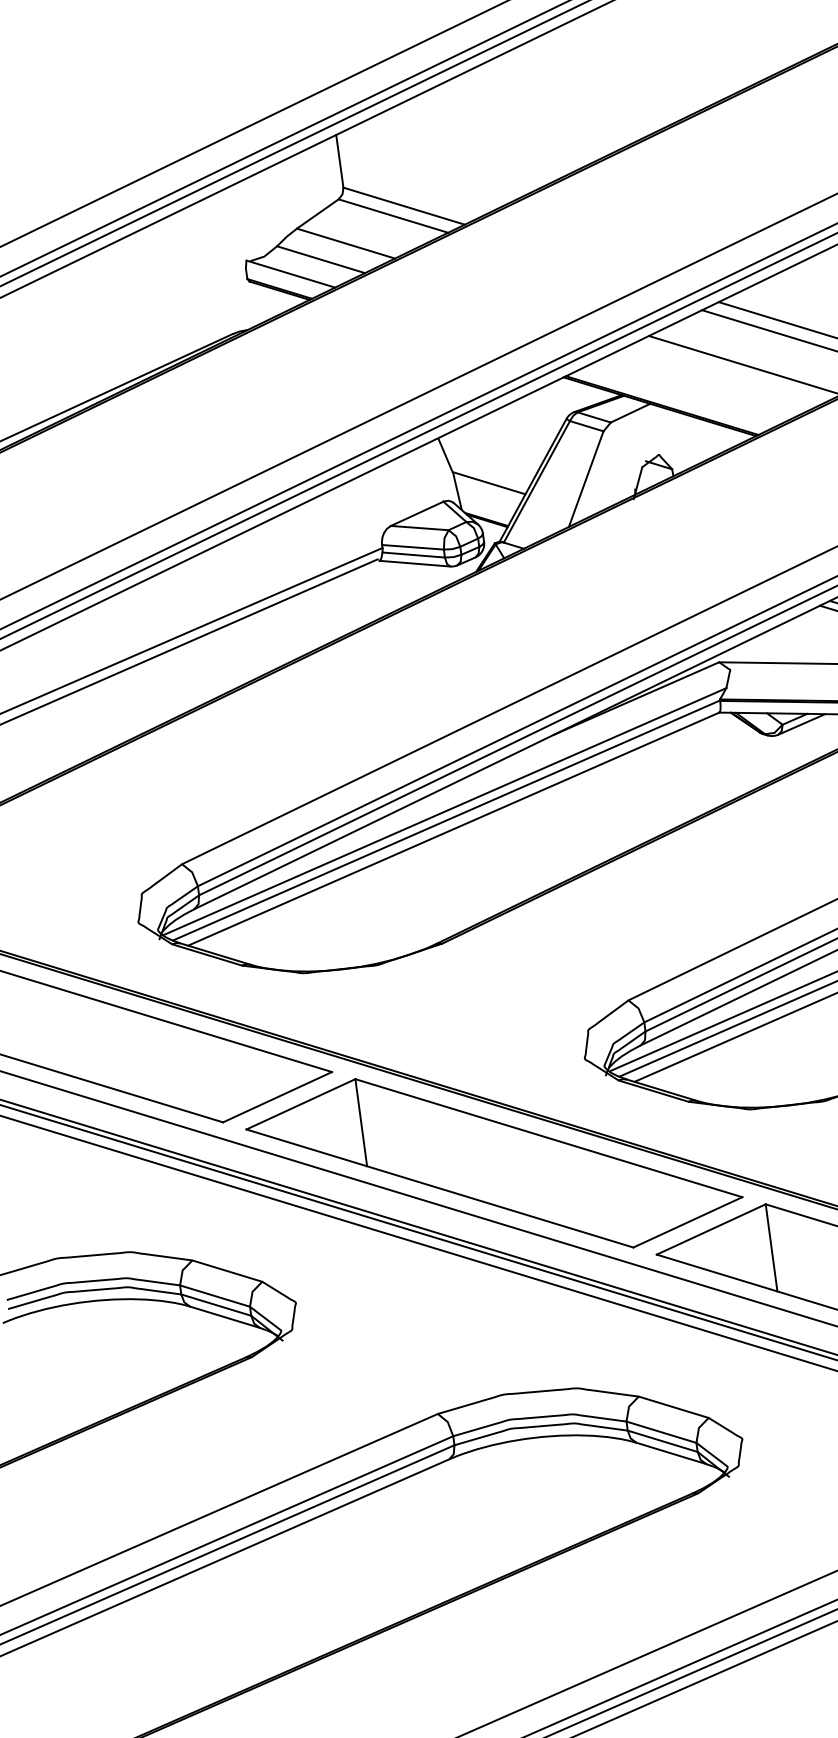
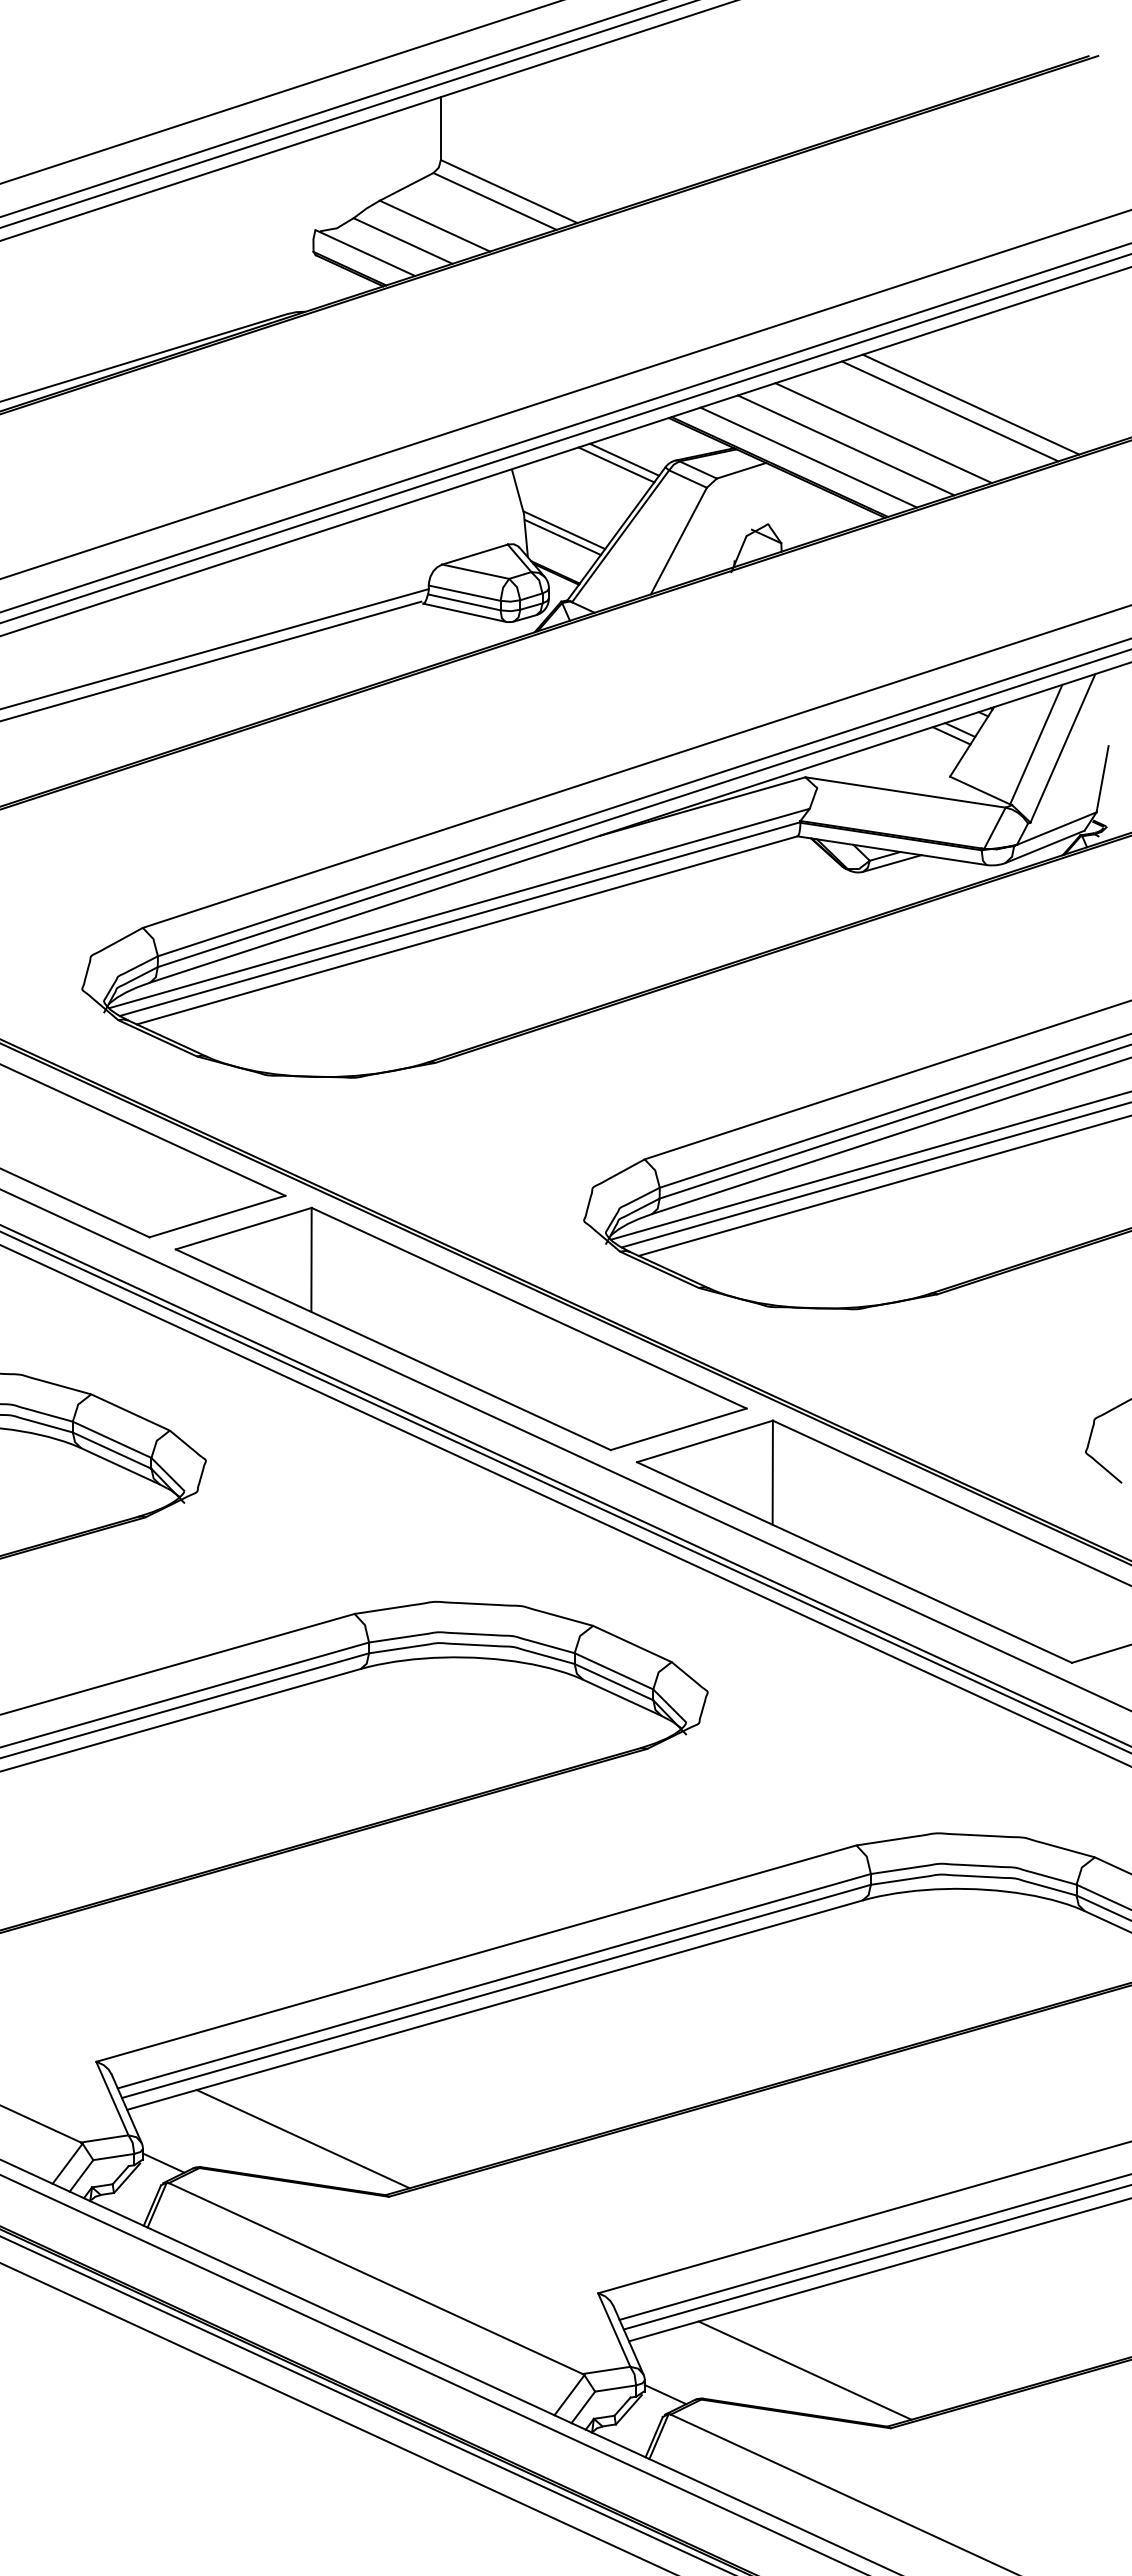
line: (714, 380) -> (845, 445), added
line: (685, 394) -> (808, 457), added
line: (531, 417) -> (624, 459), added
line: (525, 422) -> (616, 464), added
line: (488, 489) -> (562, 537), added

